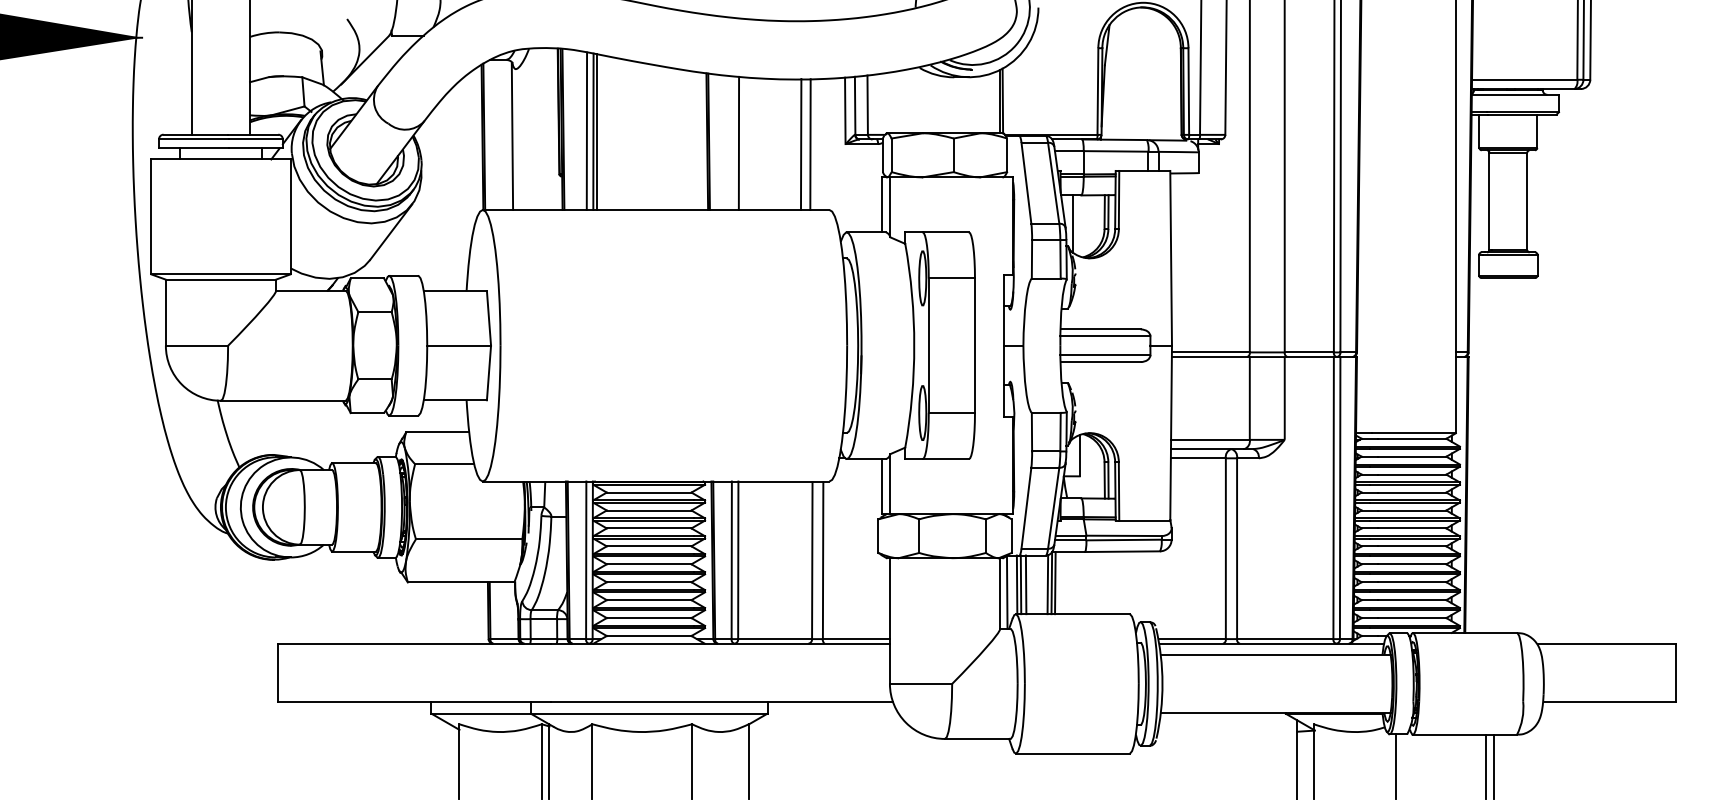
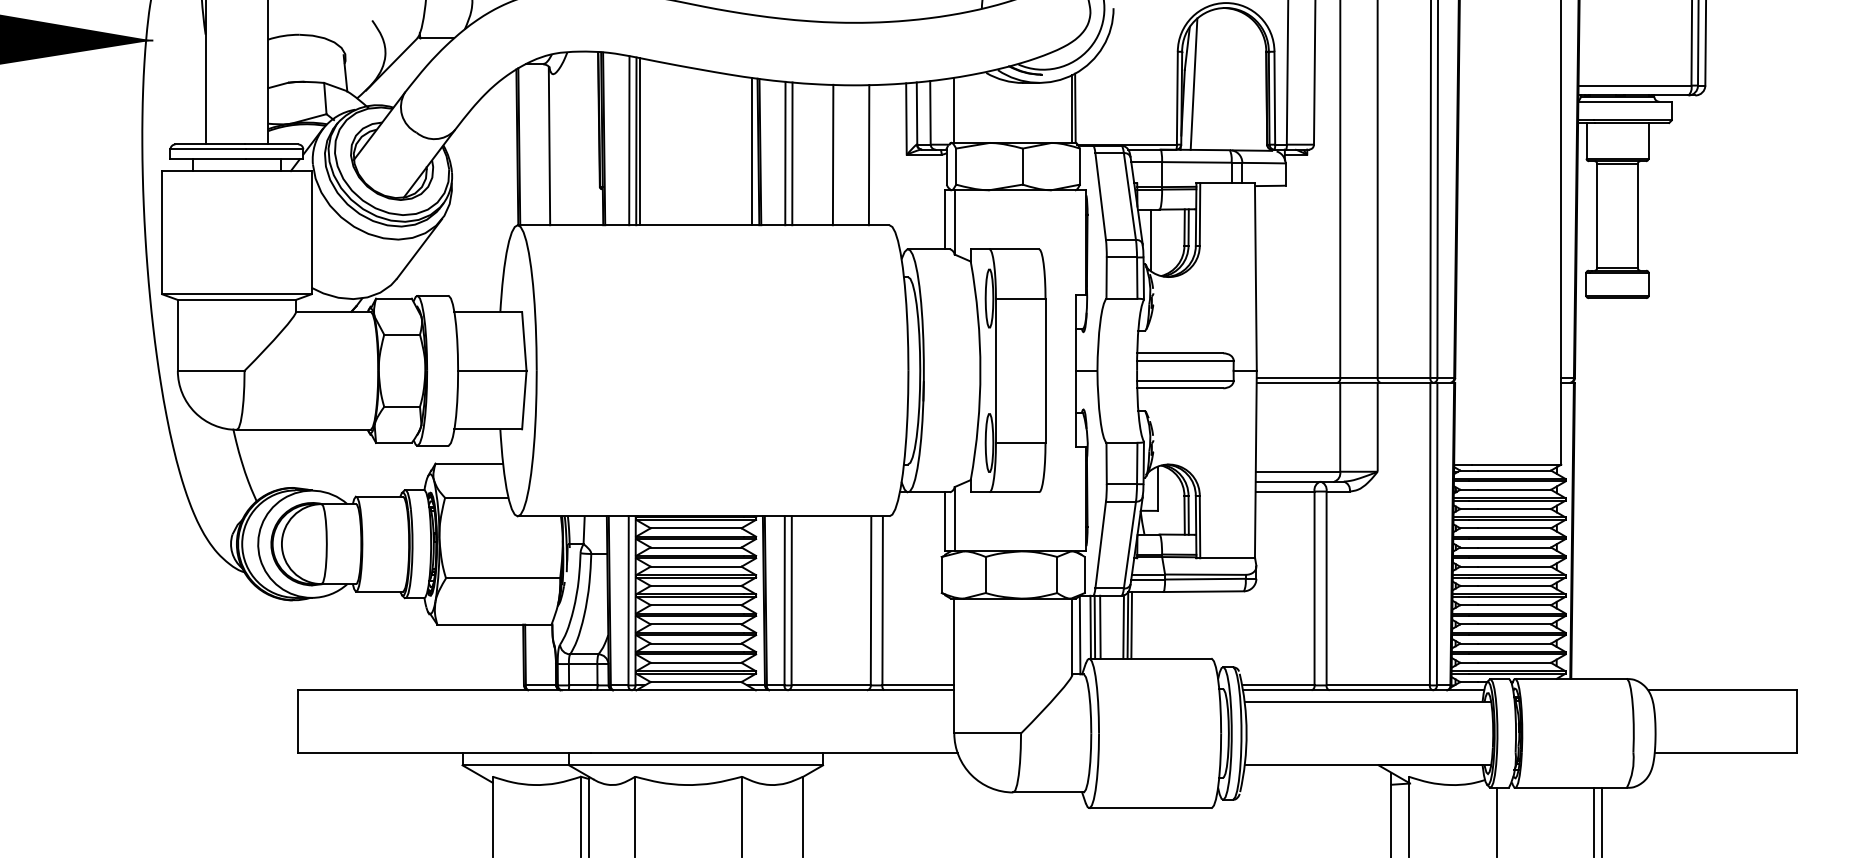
line: (1112, 77) -> (1193, 83), added
line: (890, 102) -> (954, 110), added
line: (700, 141) -> (751, 151), added
line: (732, 143) -> (785, 153), added
line: (800, 144) -> (832, 154), moved

